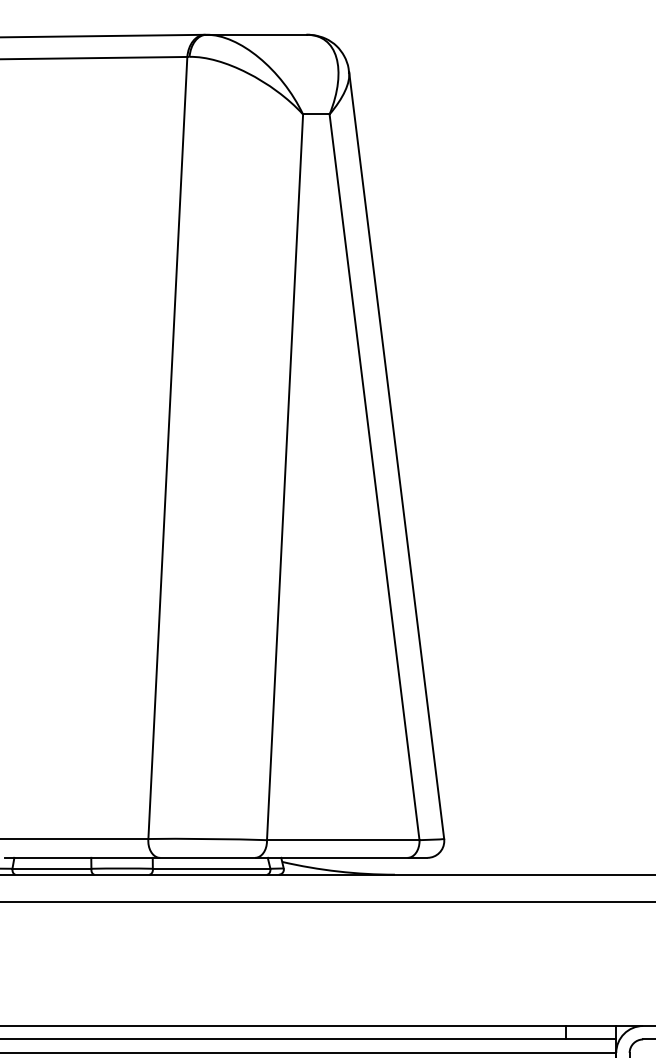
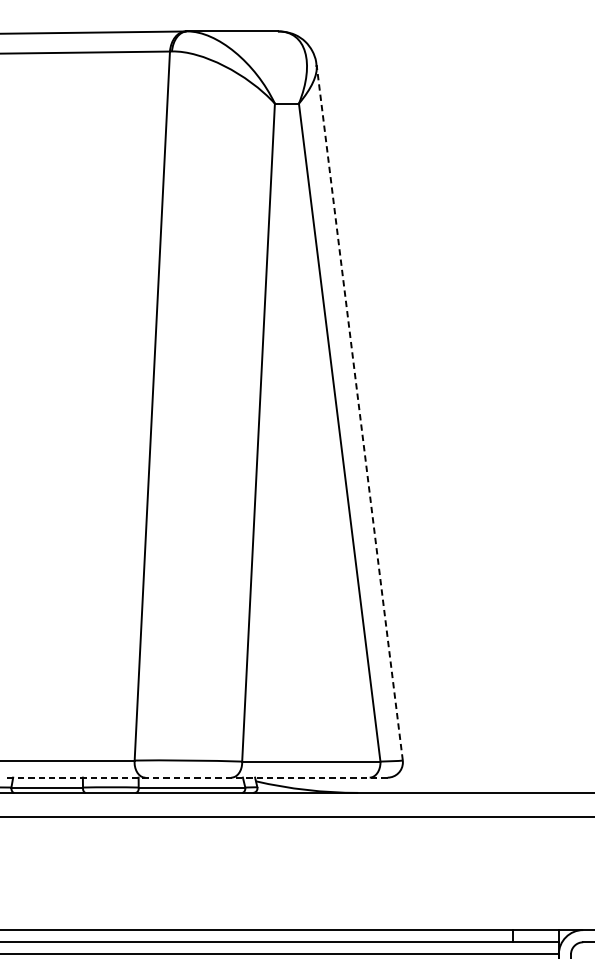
line: (396, 455) -> (359, 412), solid -> dashed
line: (215, 857) -> (195, 777), solid -> dashed

